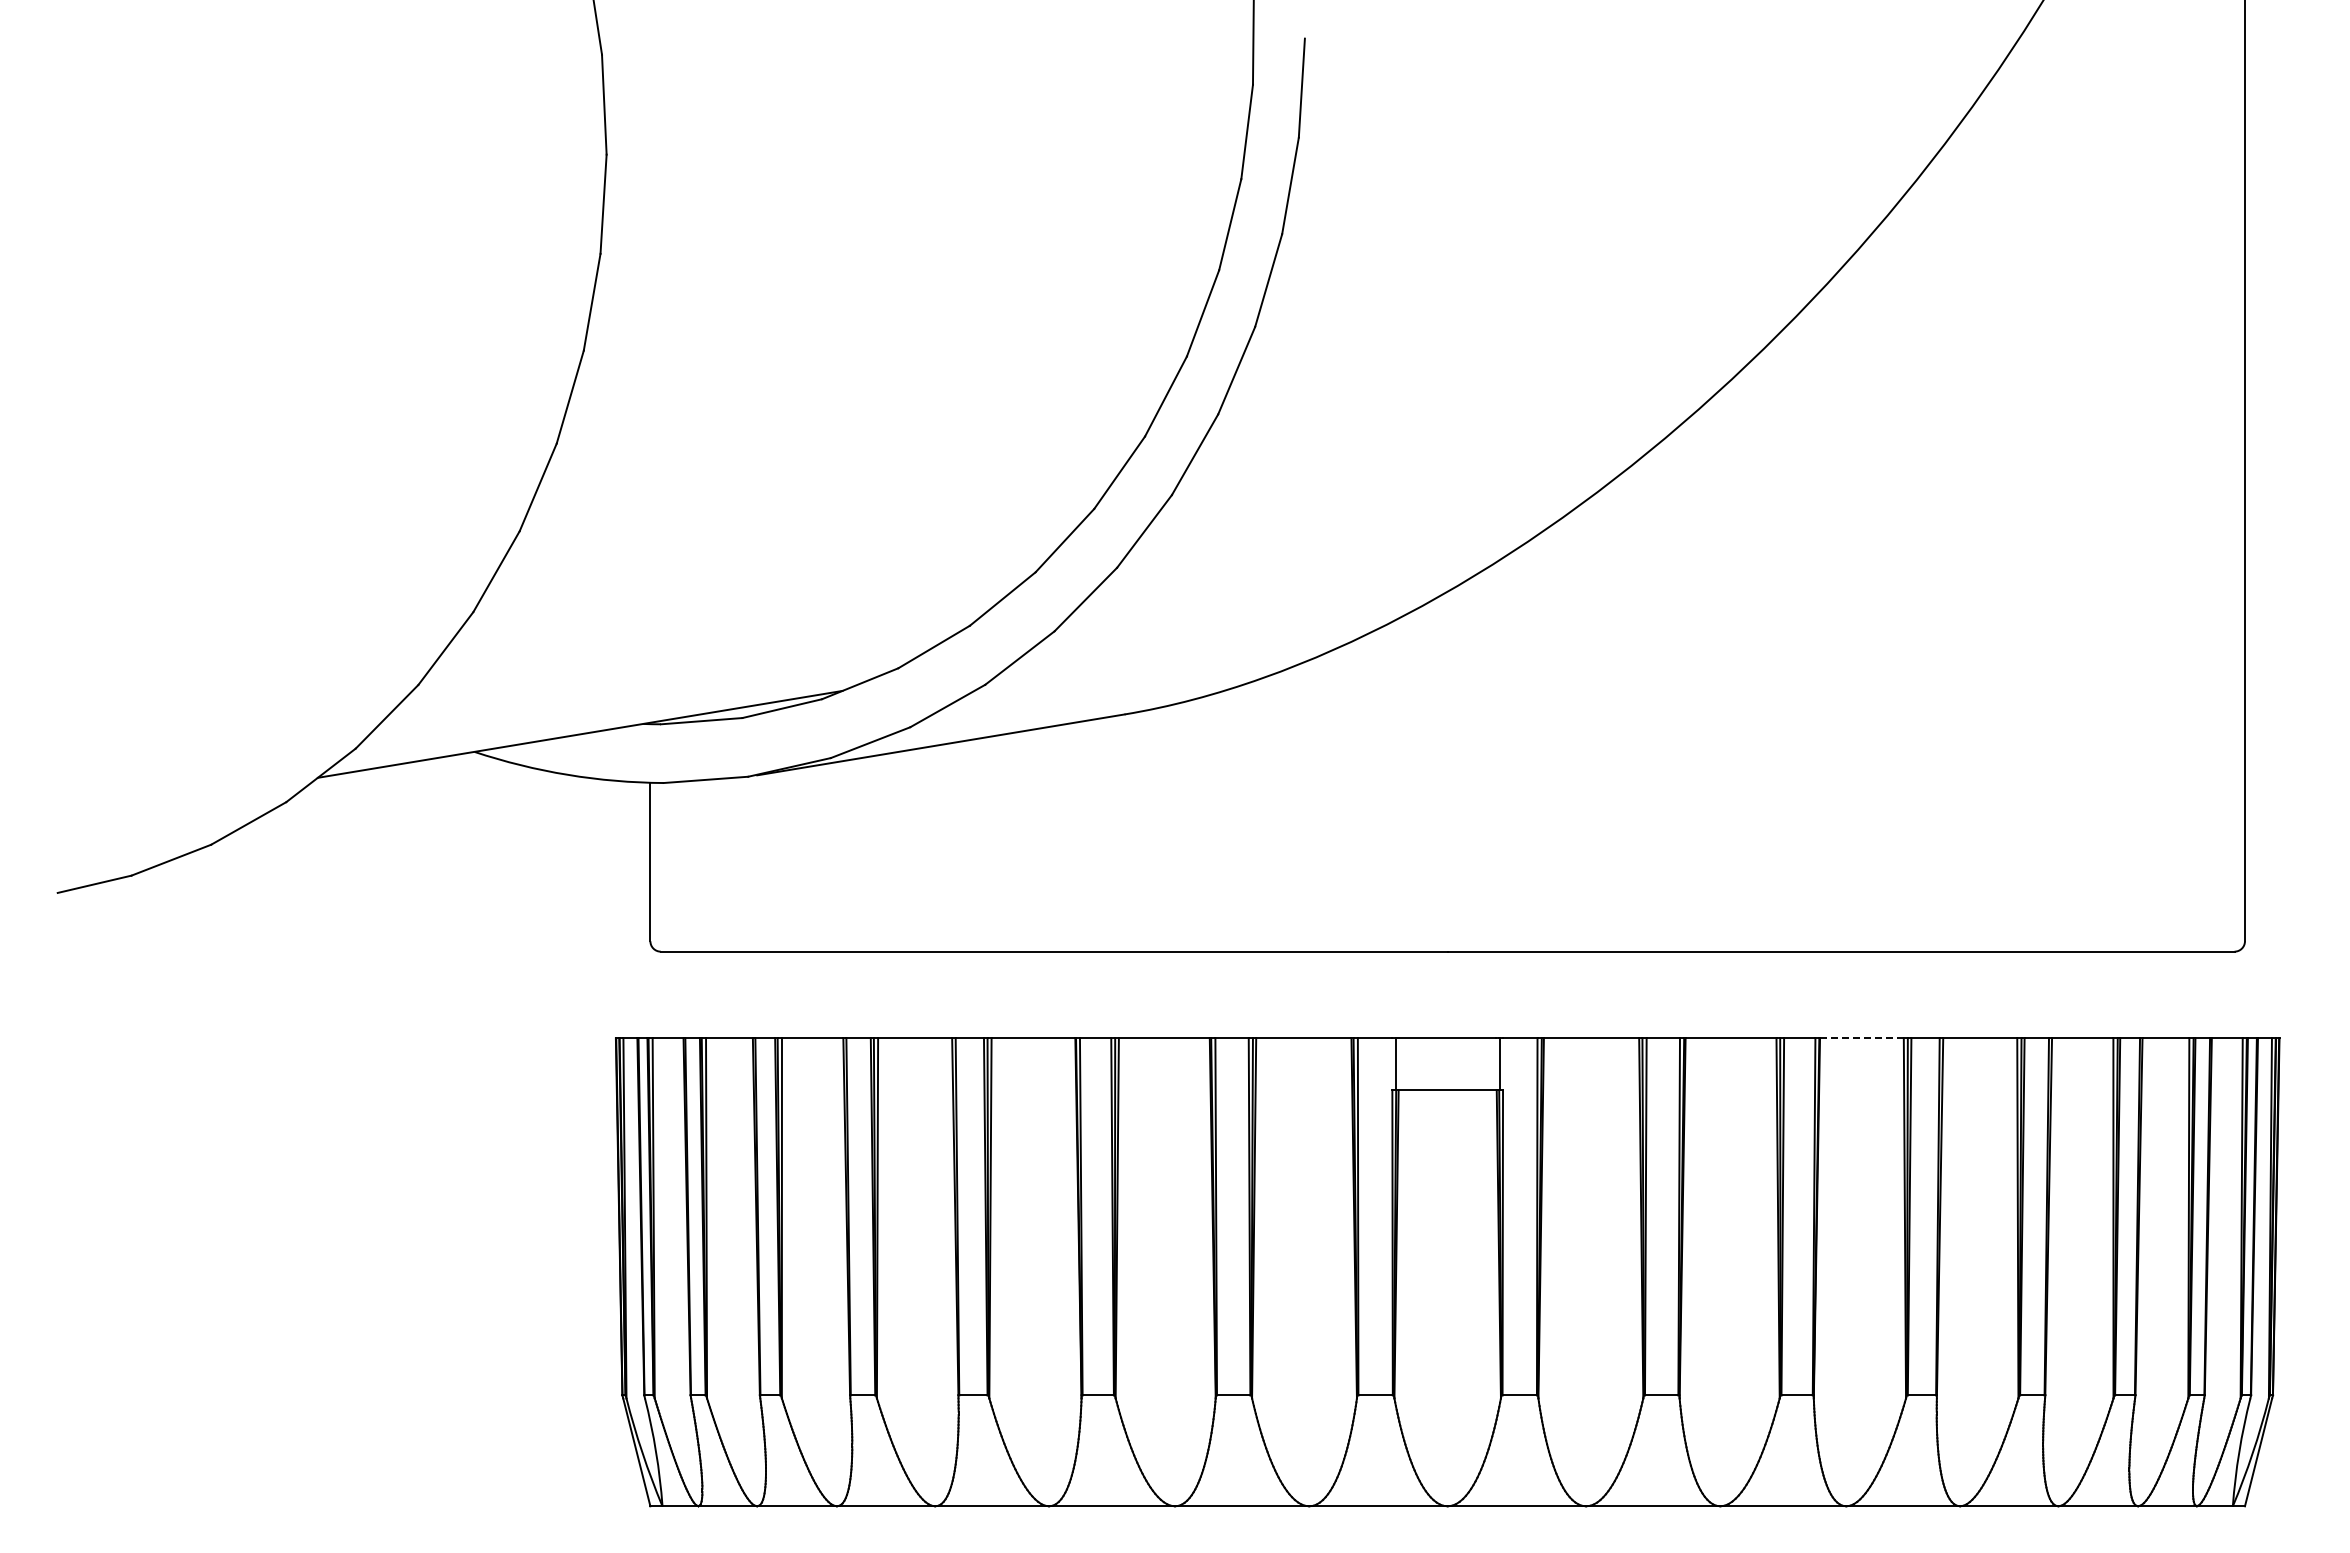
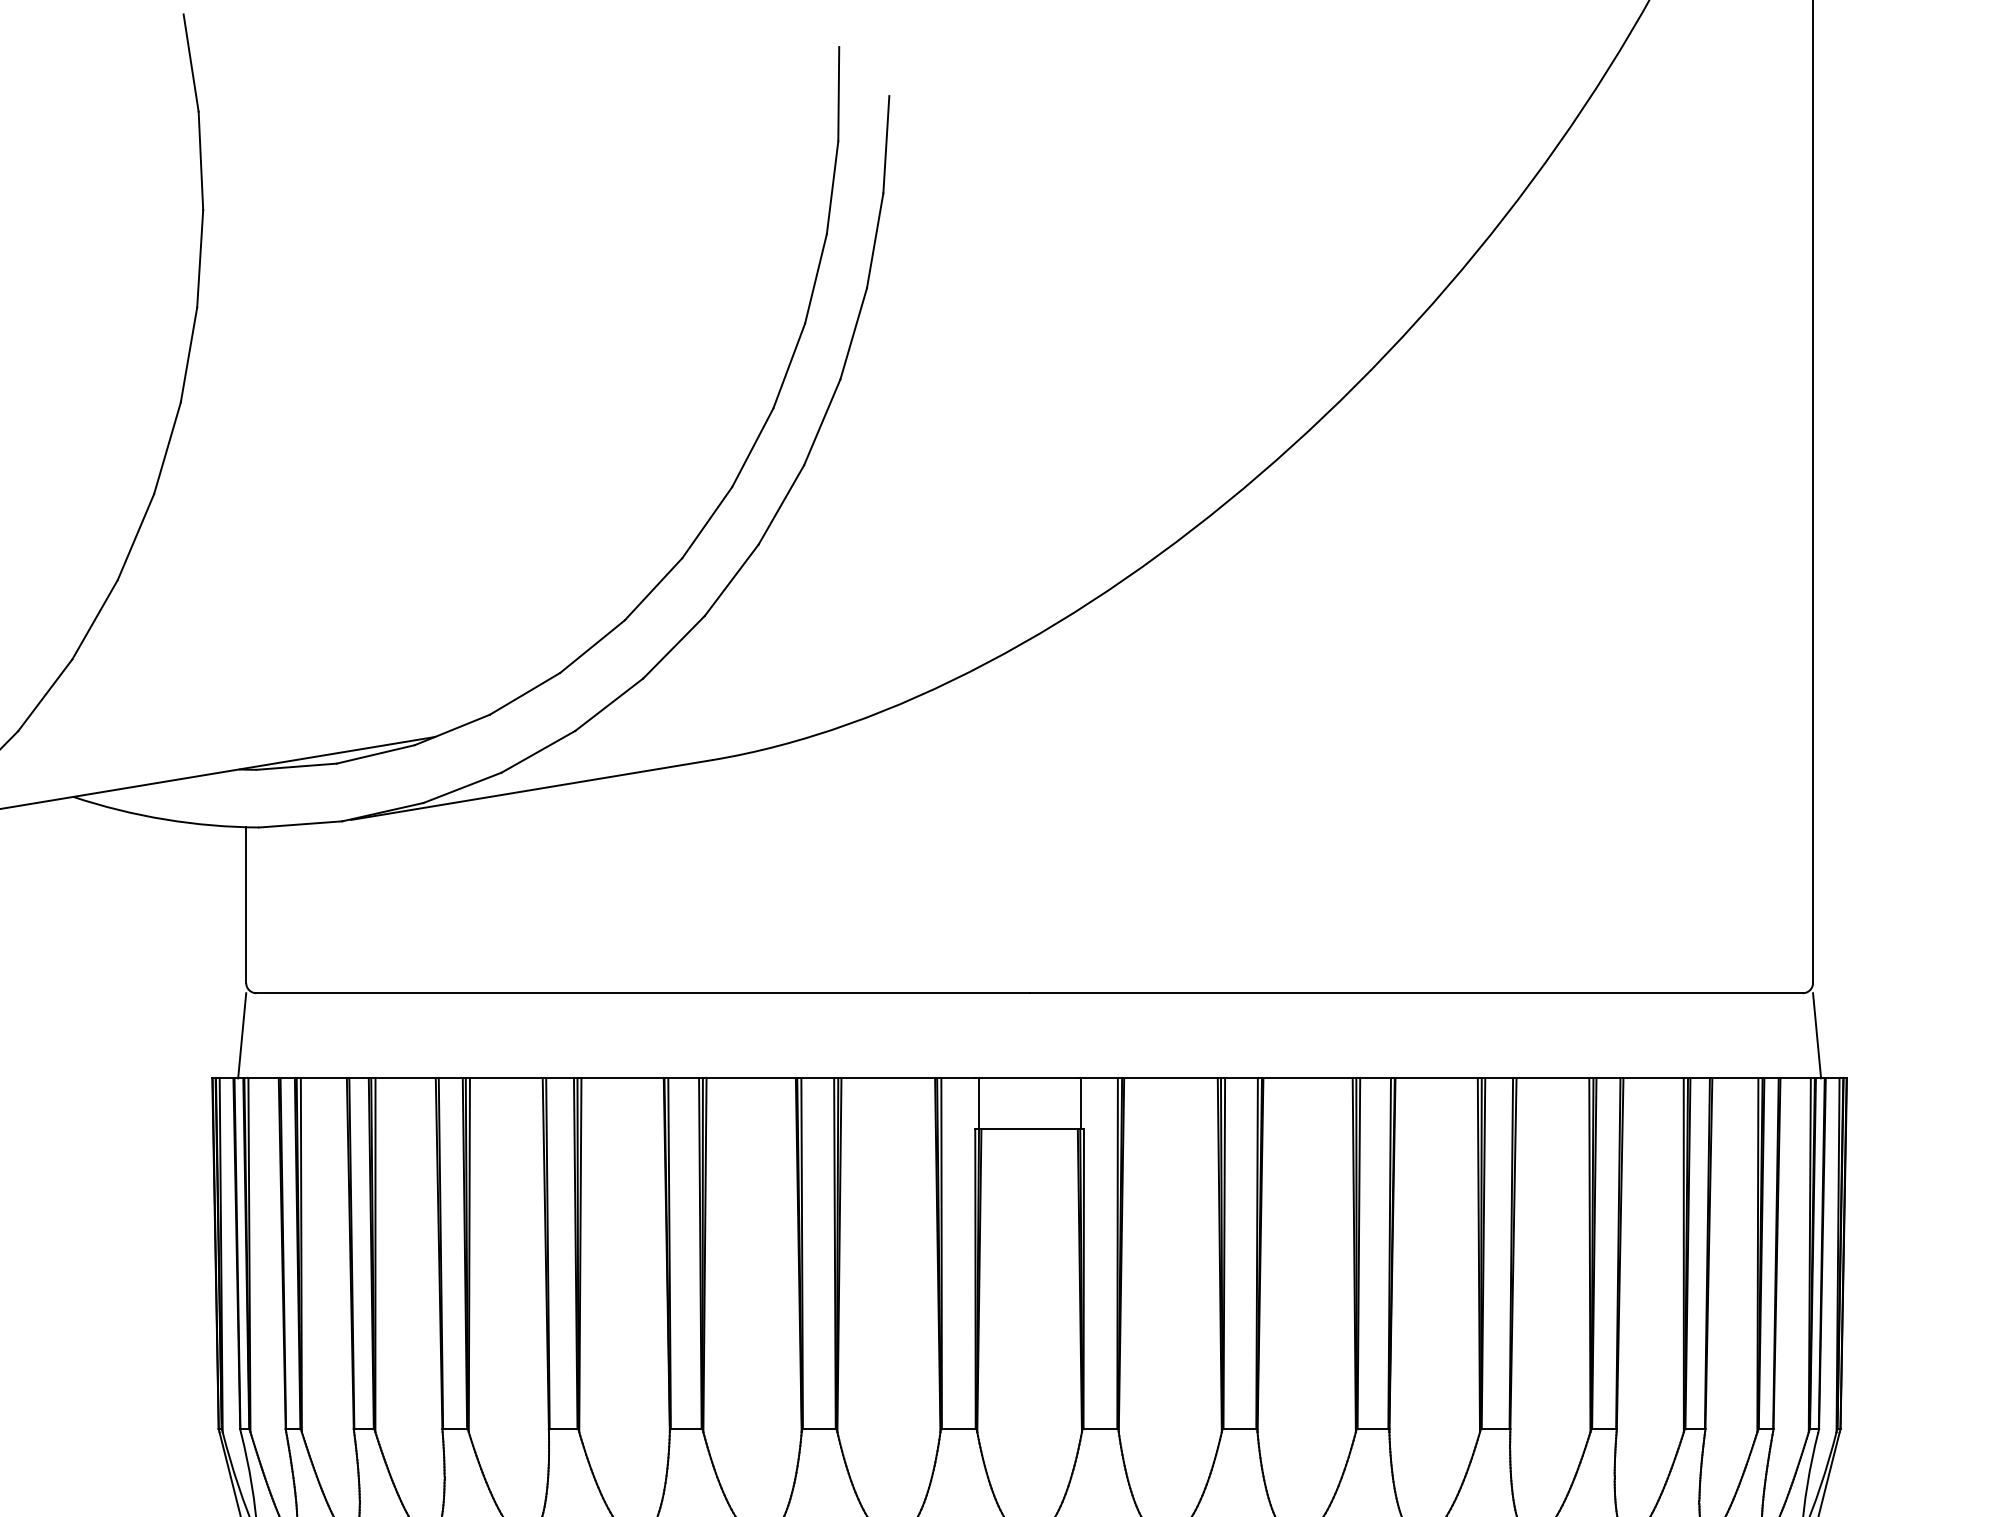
line: (646, 994) -> (242, 1035), added
line: (2248, 994) -> (1816, 1035), added
line: (1861, 1038) -> (1436, 1078), dashed -> solid

